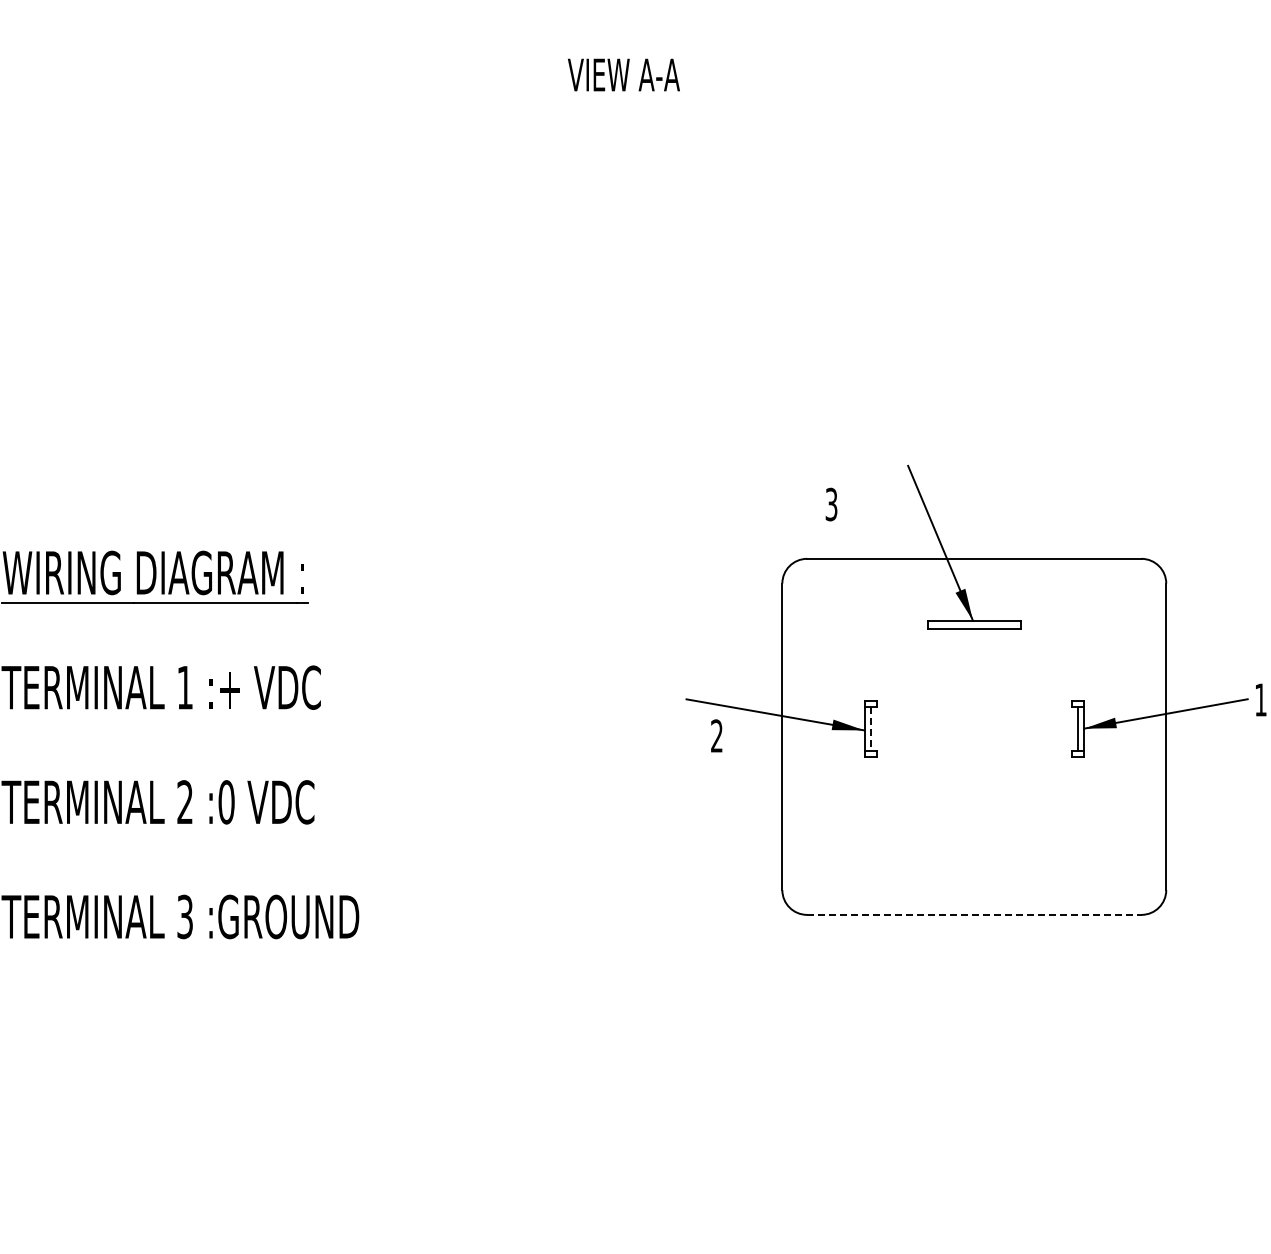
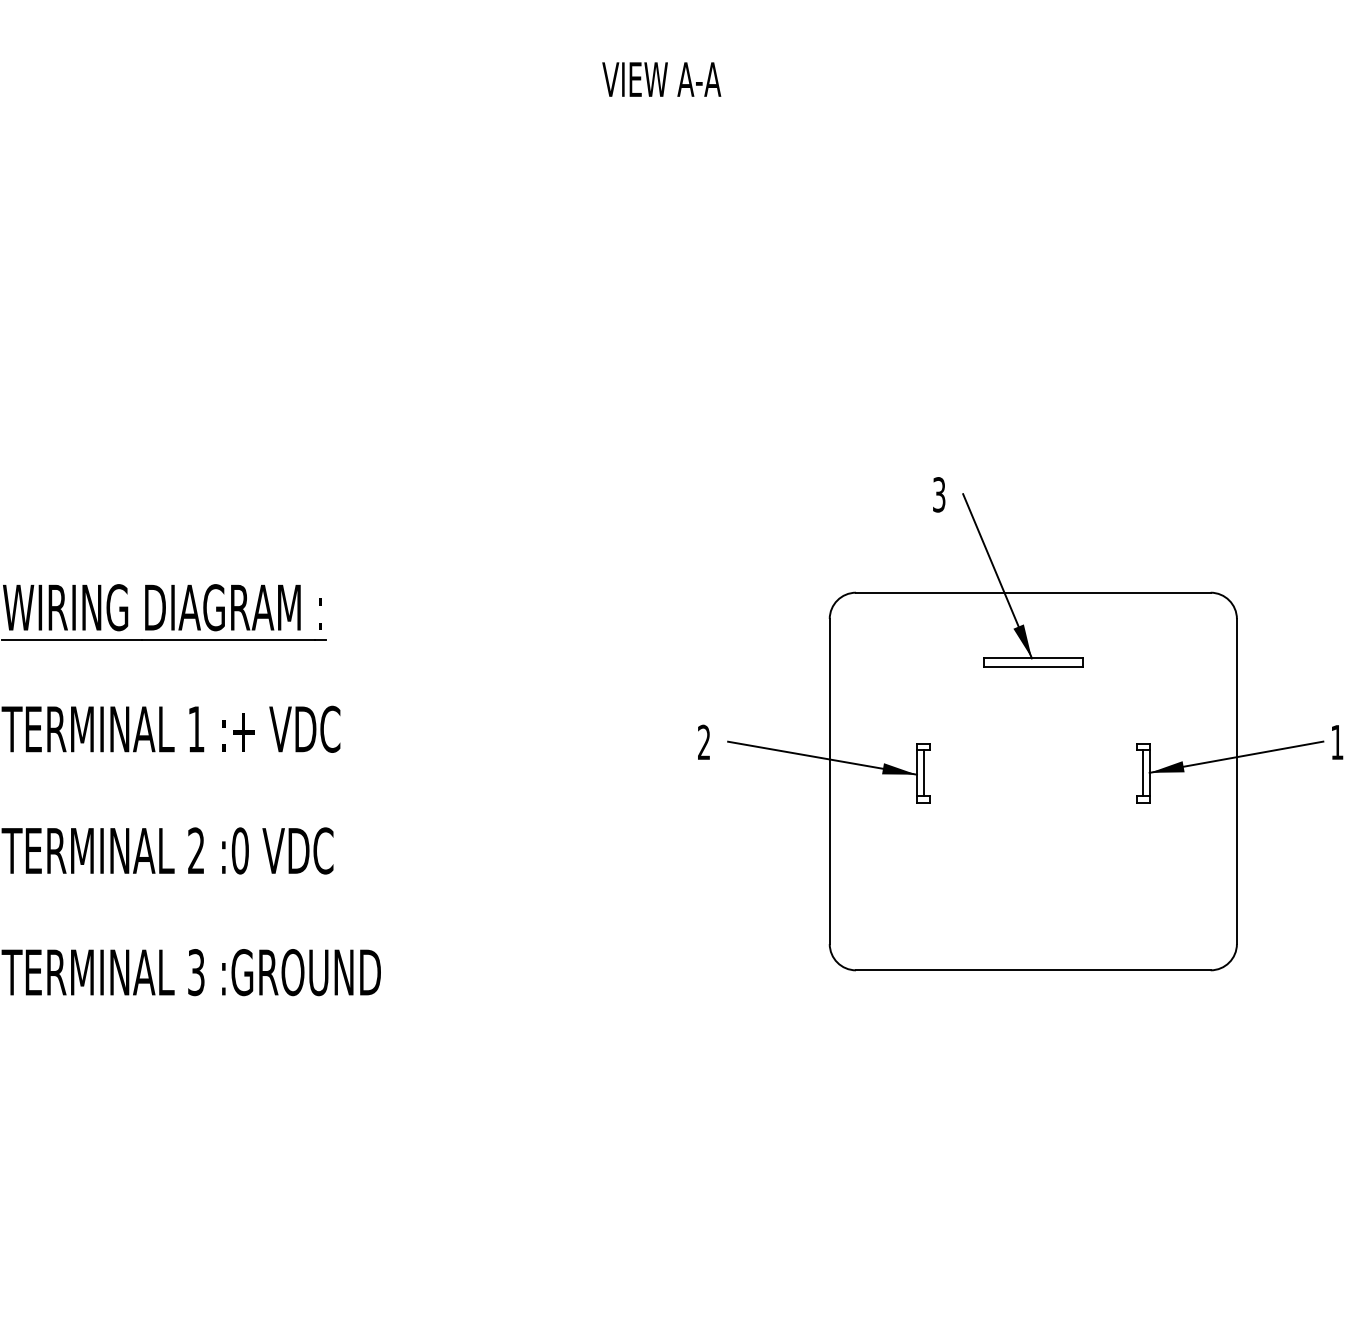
text: (831, 504) -> (939, 494), moved
line: (870, 729) -> (923, 773), dashed -> solid
text: (716, 735) -> (703, 741), moved
line: (974, 914) -> (1033, 969), dashed -> solid

